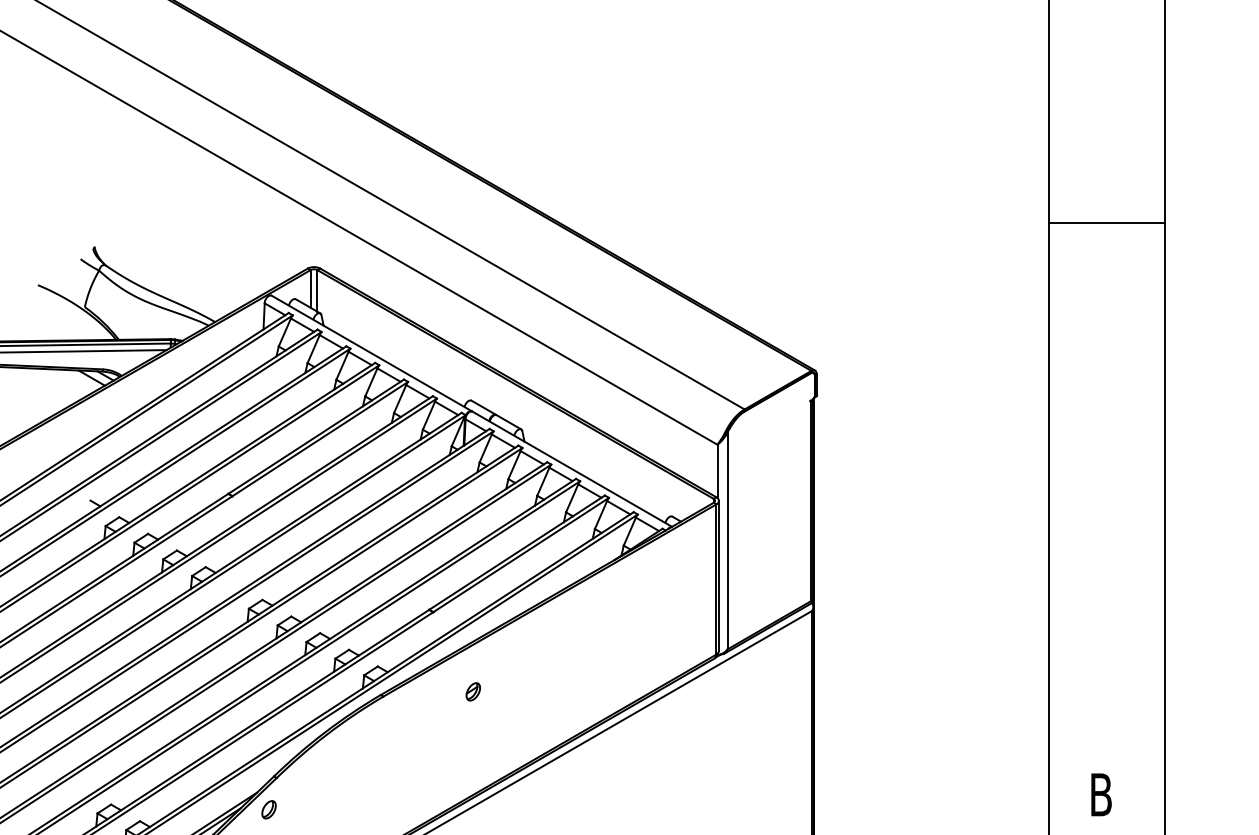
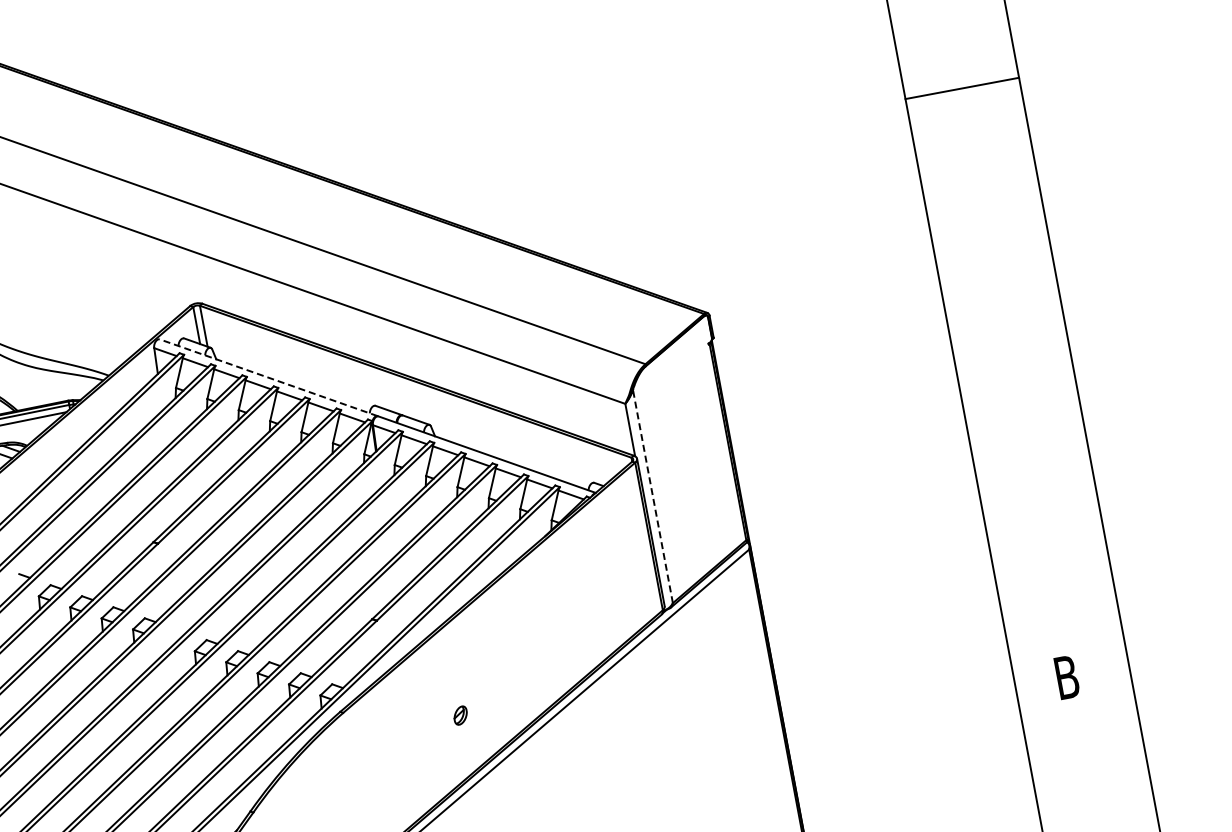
line: (1106, 222) -> (962, 88), moved
line: (371, 353) -> (268, 377), solid -> dashed
line: (727, 540) -> (652, 496), solid -> dashed
part: (472, 691) -> (459, 715), moved

